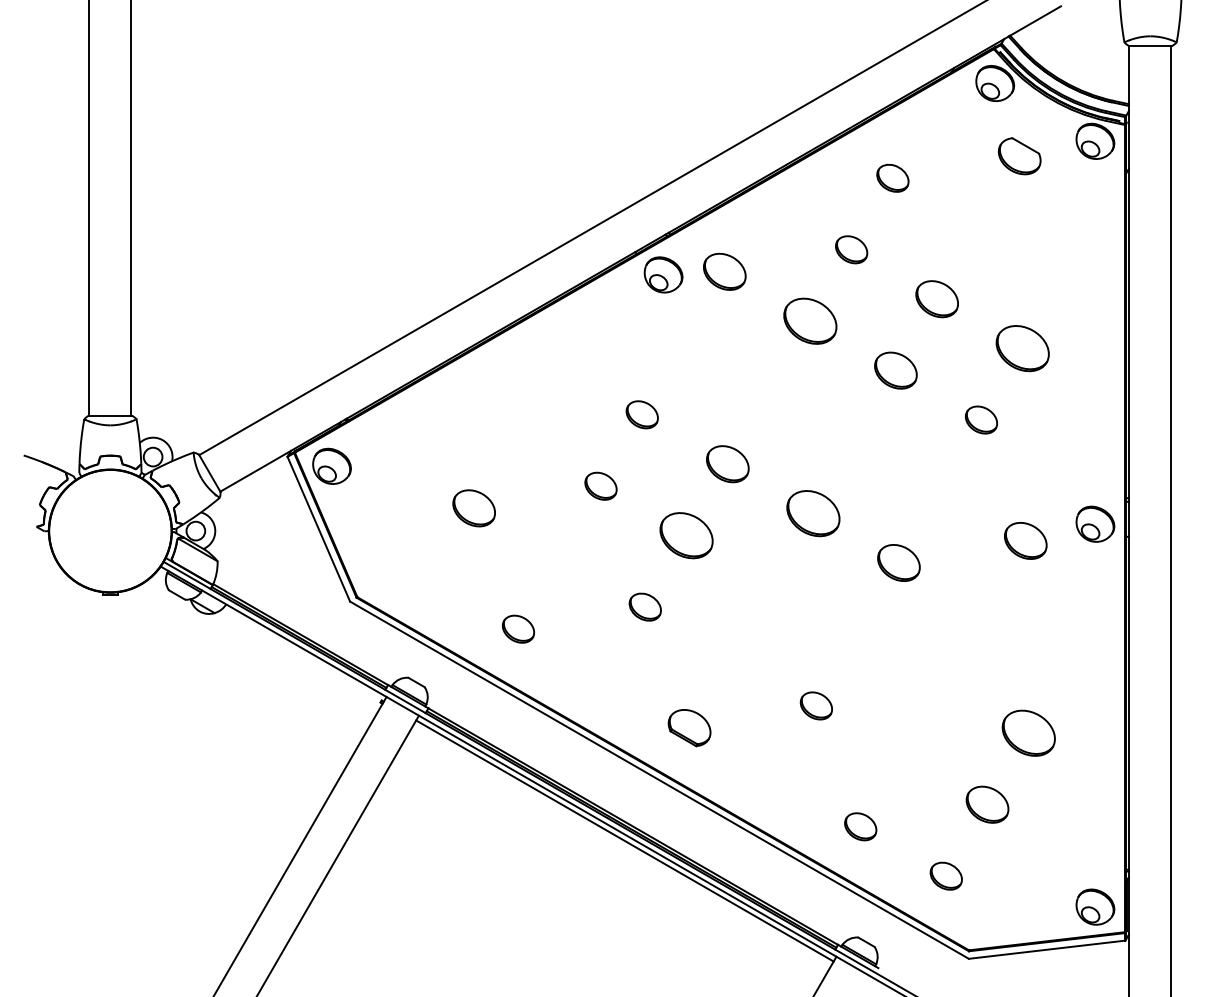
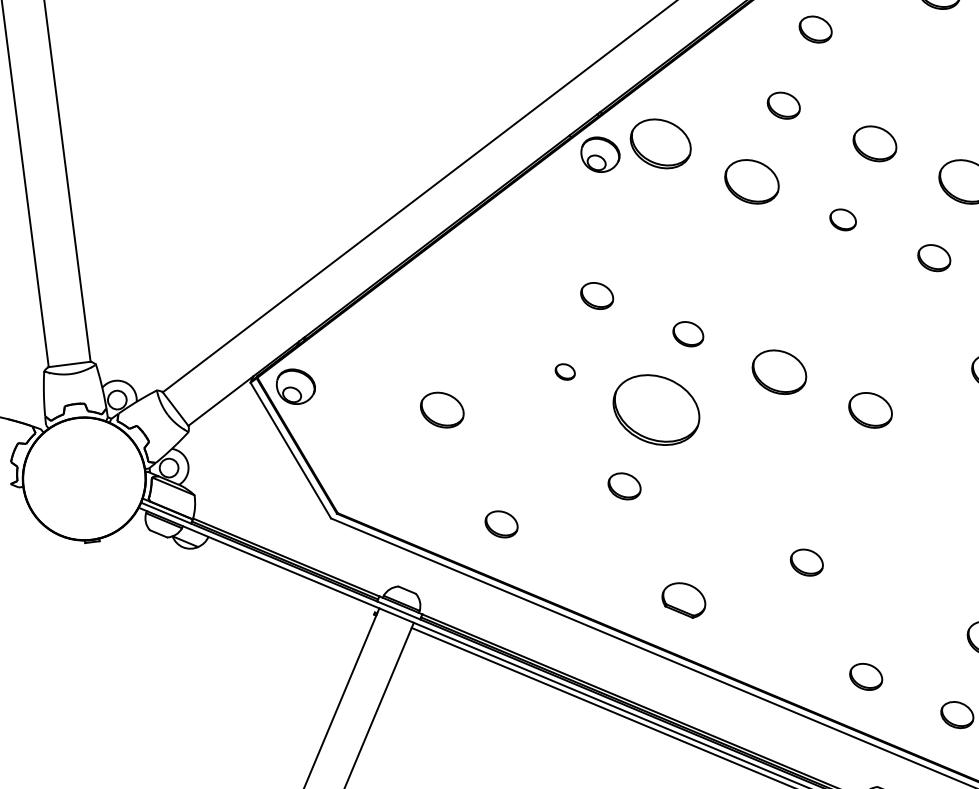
part: (724, 271) -> (660, 143), size x1.4
part: (895, 370) -> (842, 219), size x0.6
part: (727, 464) -> (687, 334), size x0.7
part: (600, 485) -> (564, 371), size x0.6
part: (686, 535) -> (656, 410), size x1.6

